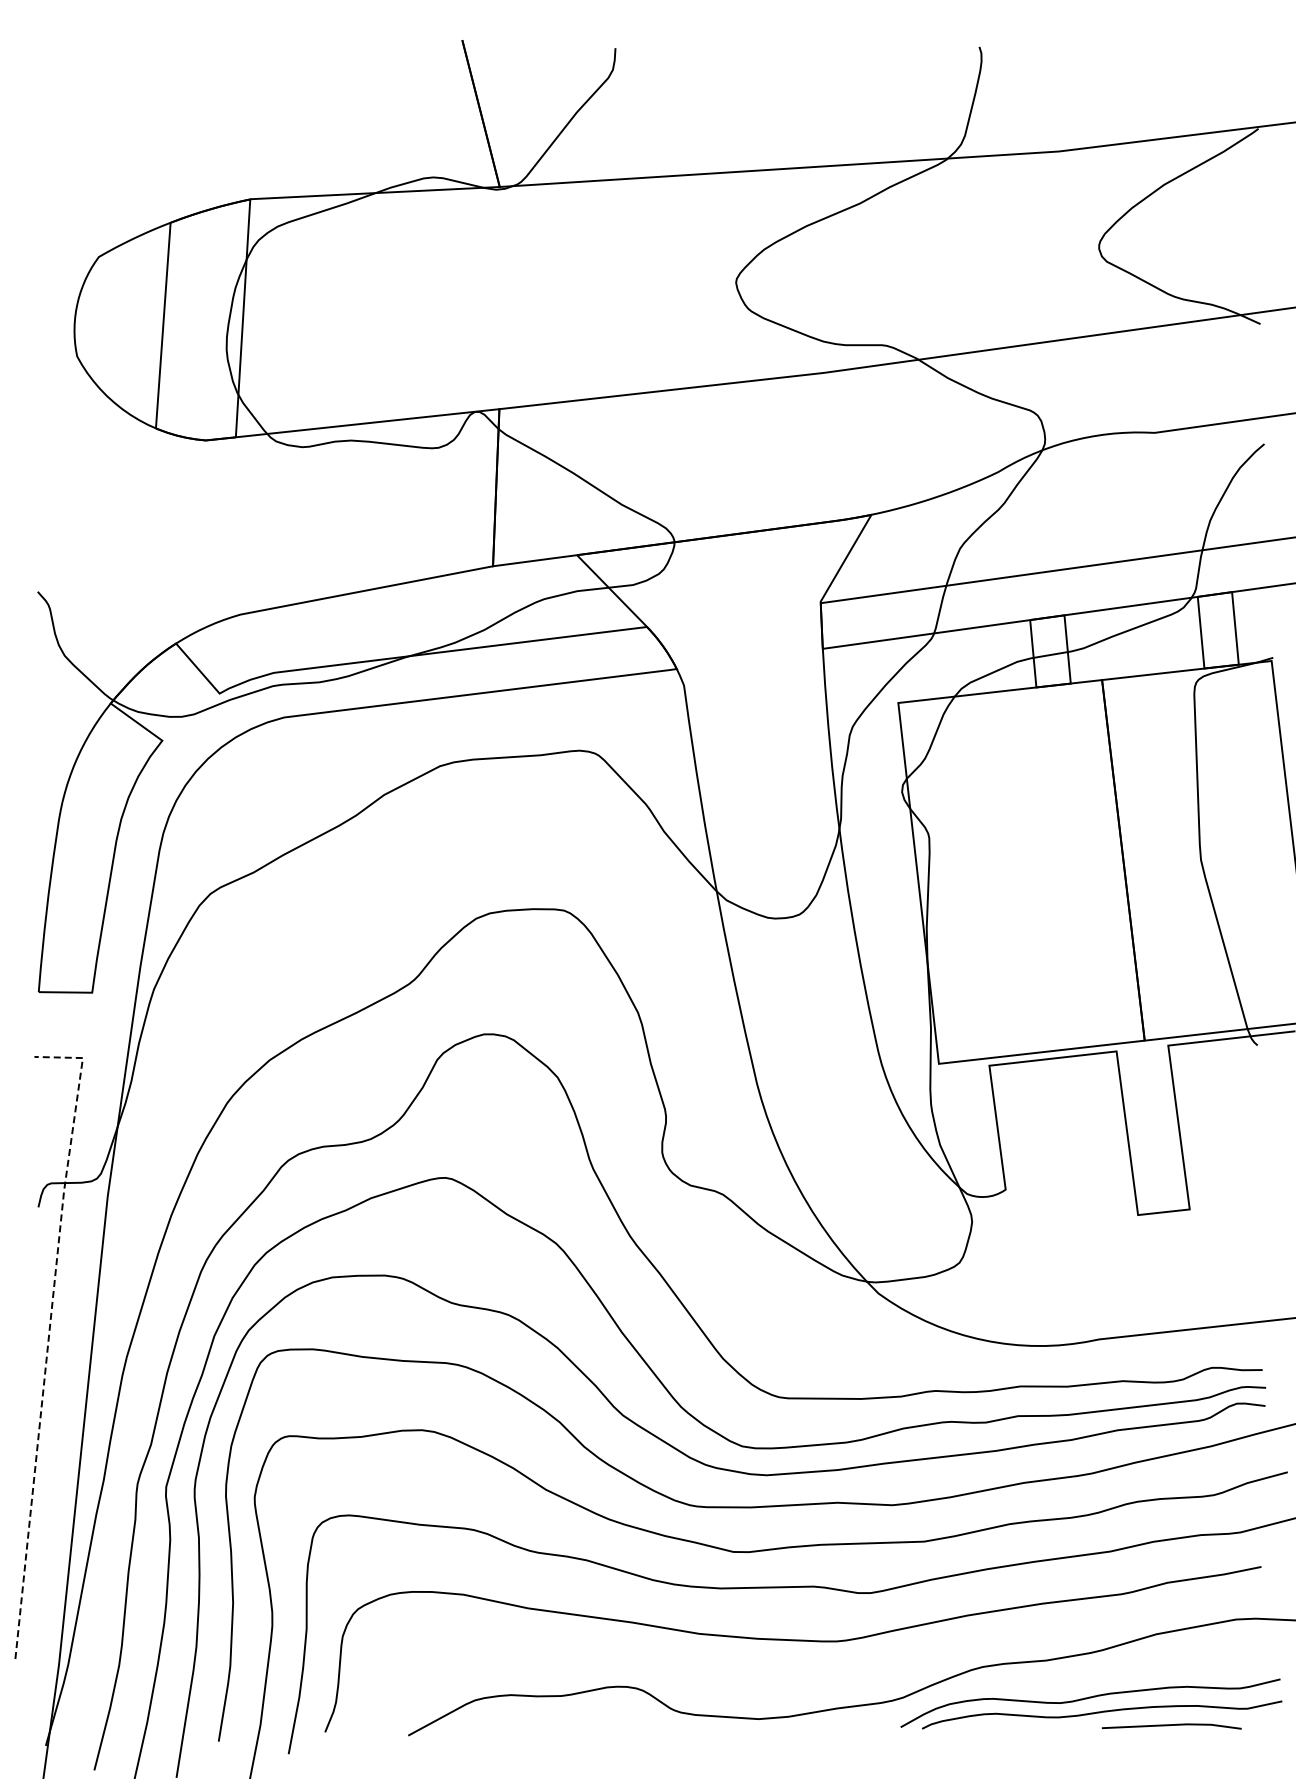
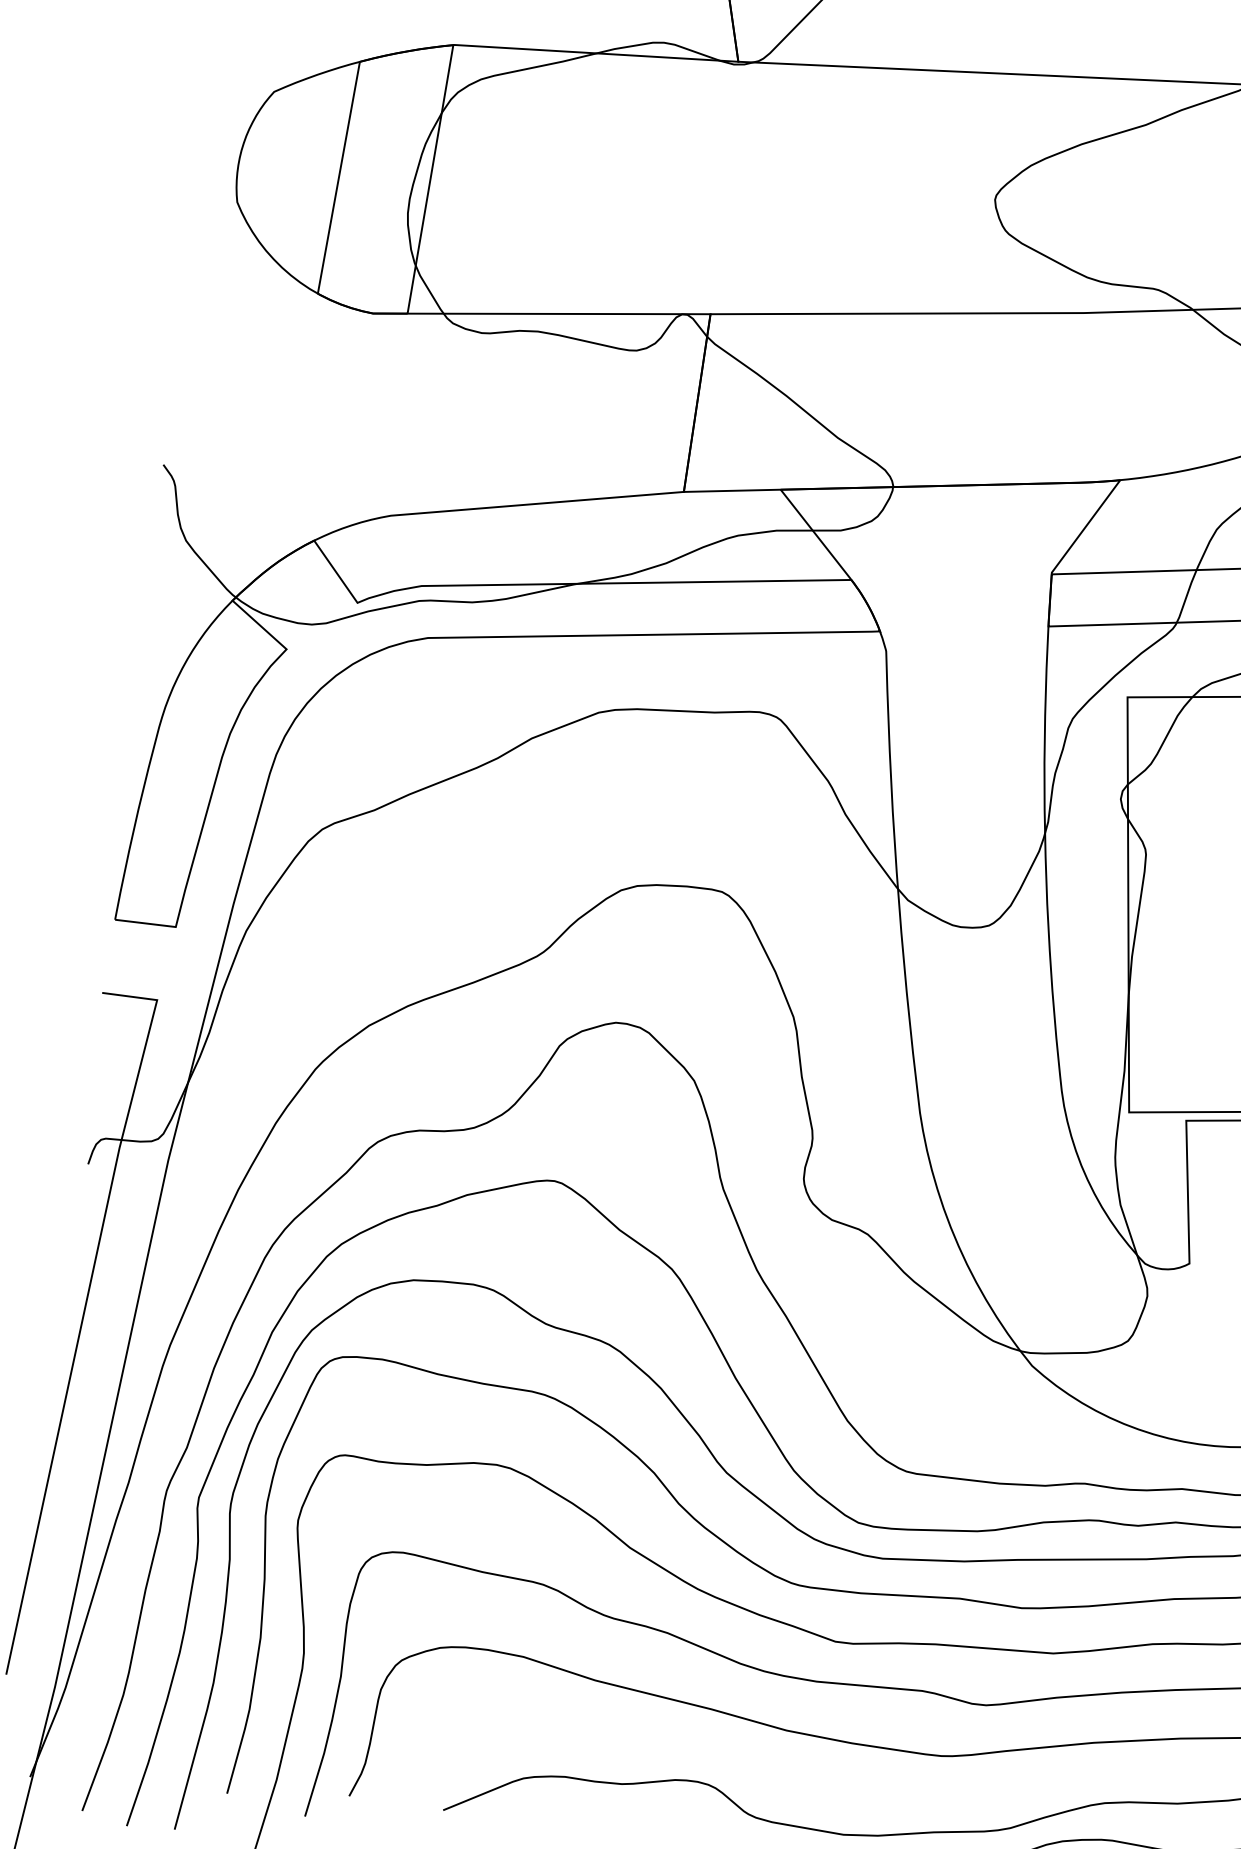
line: (49, 1332) -> (85, 1307), dashed -> solid

